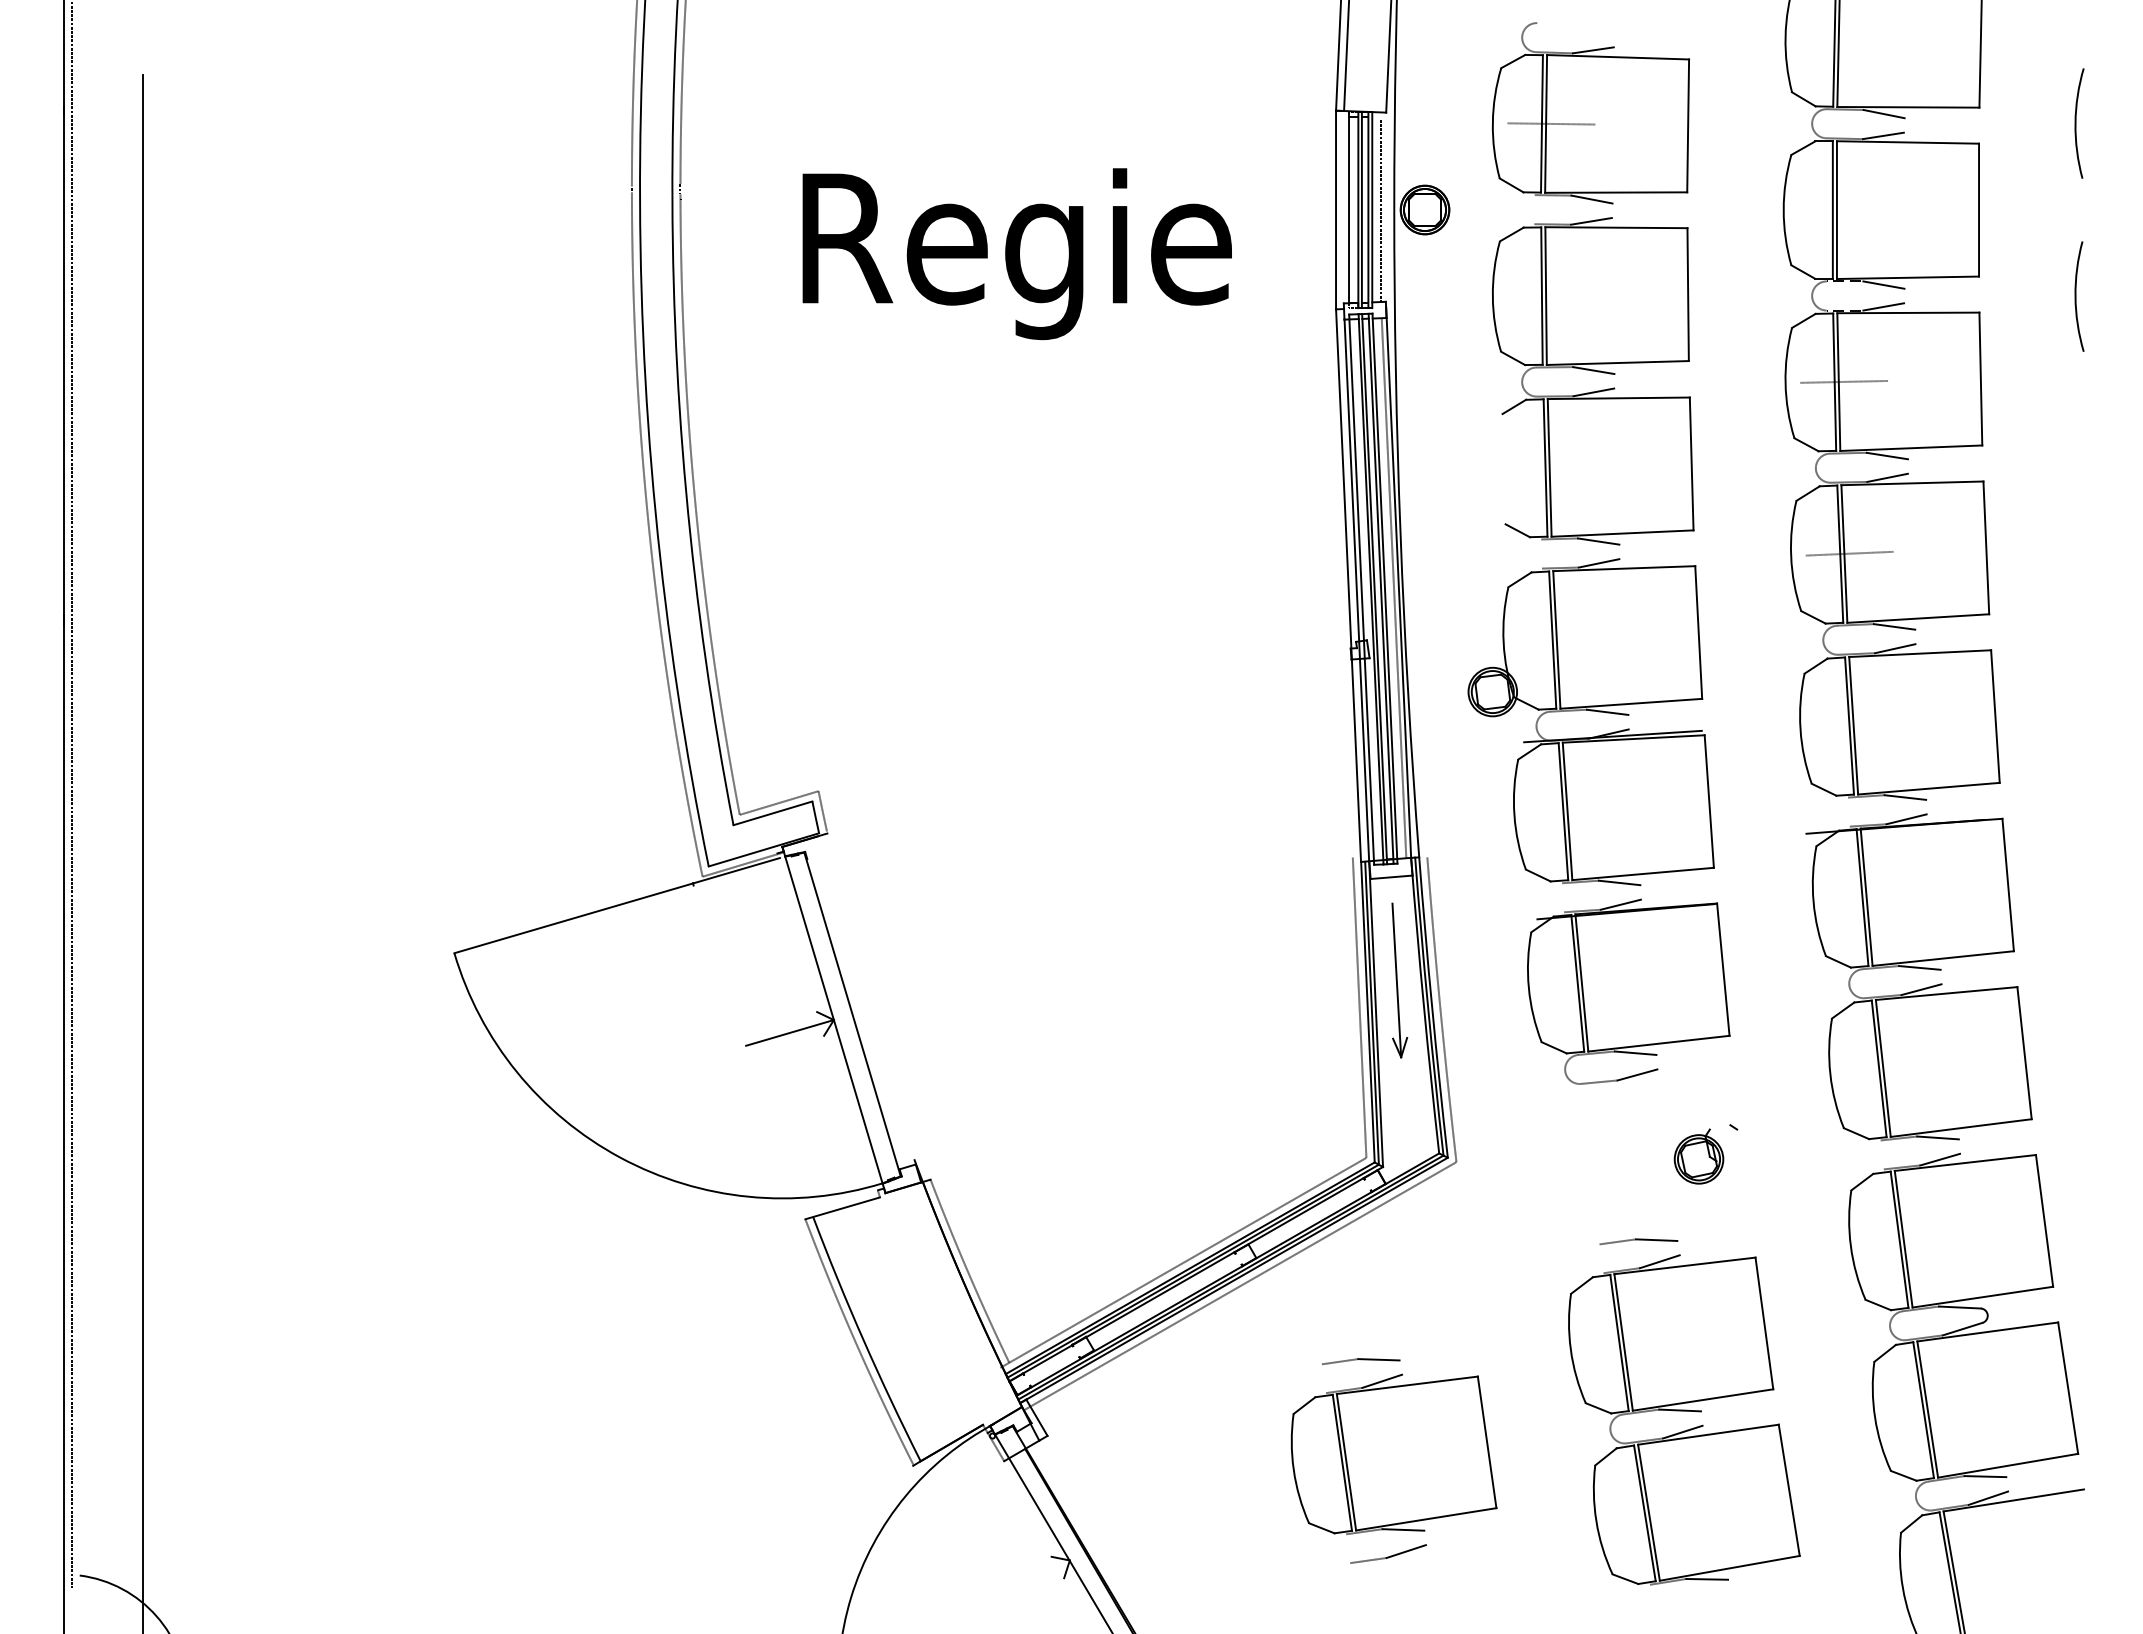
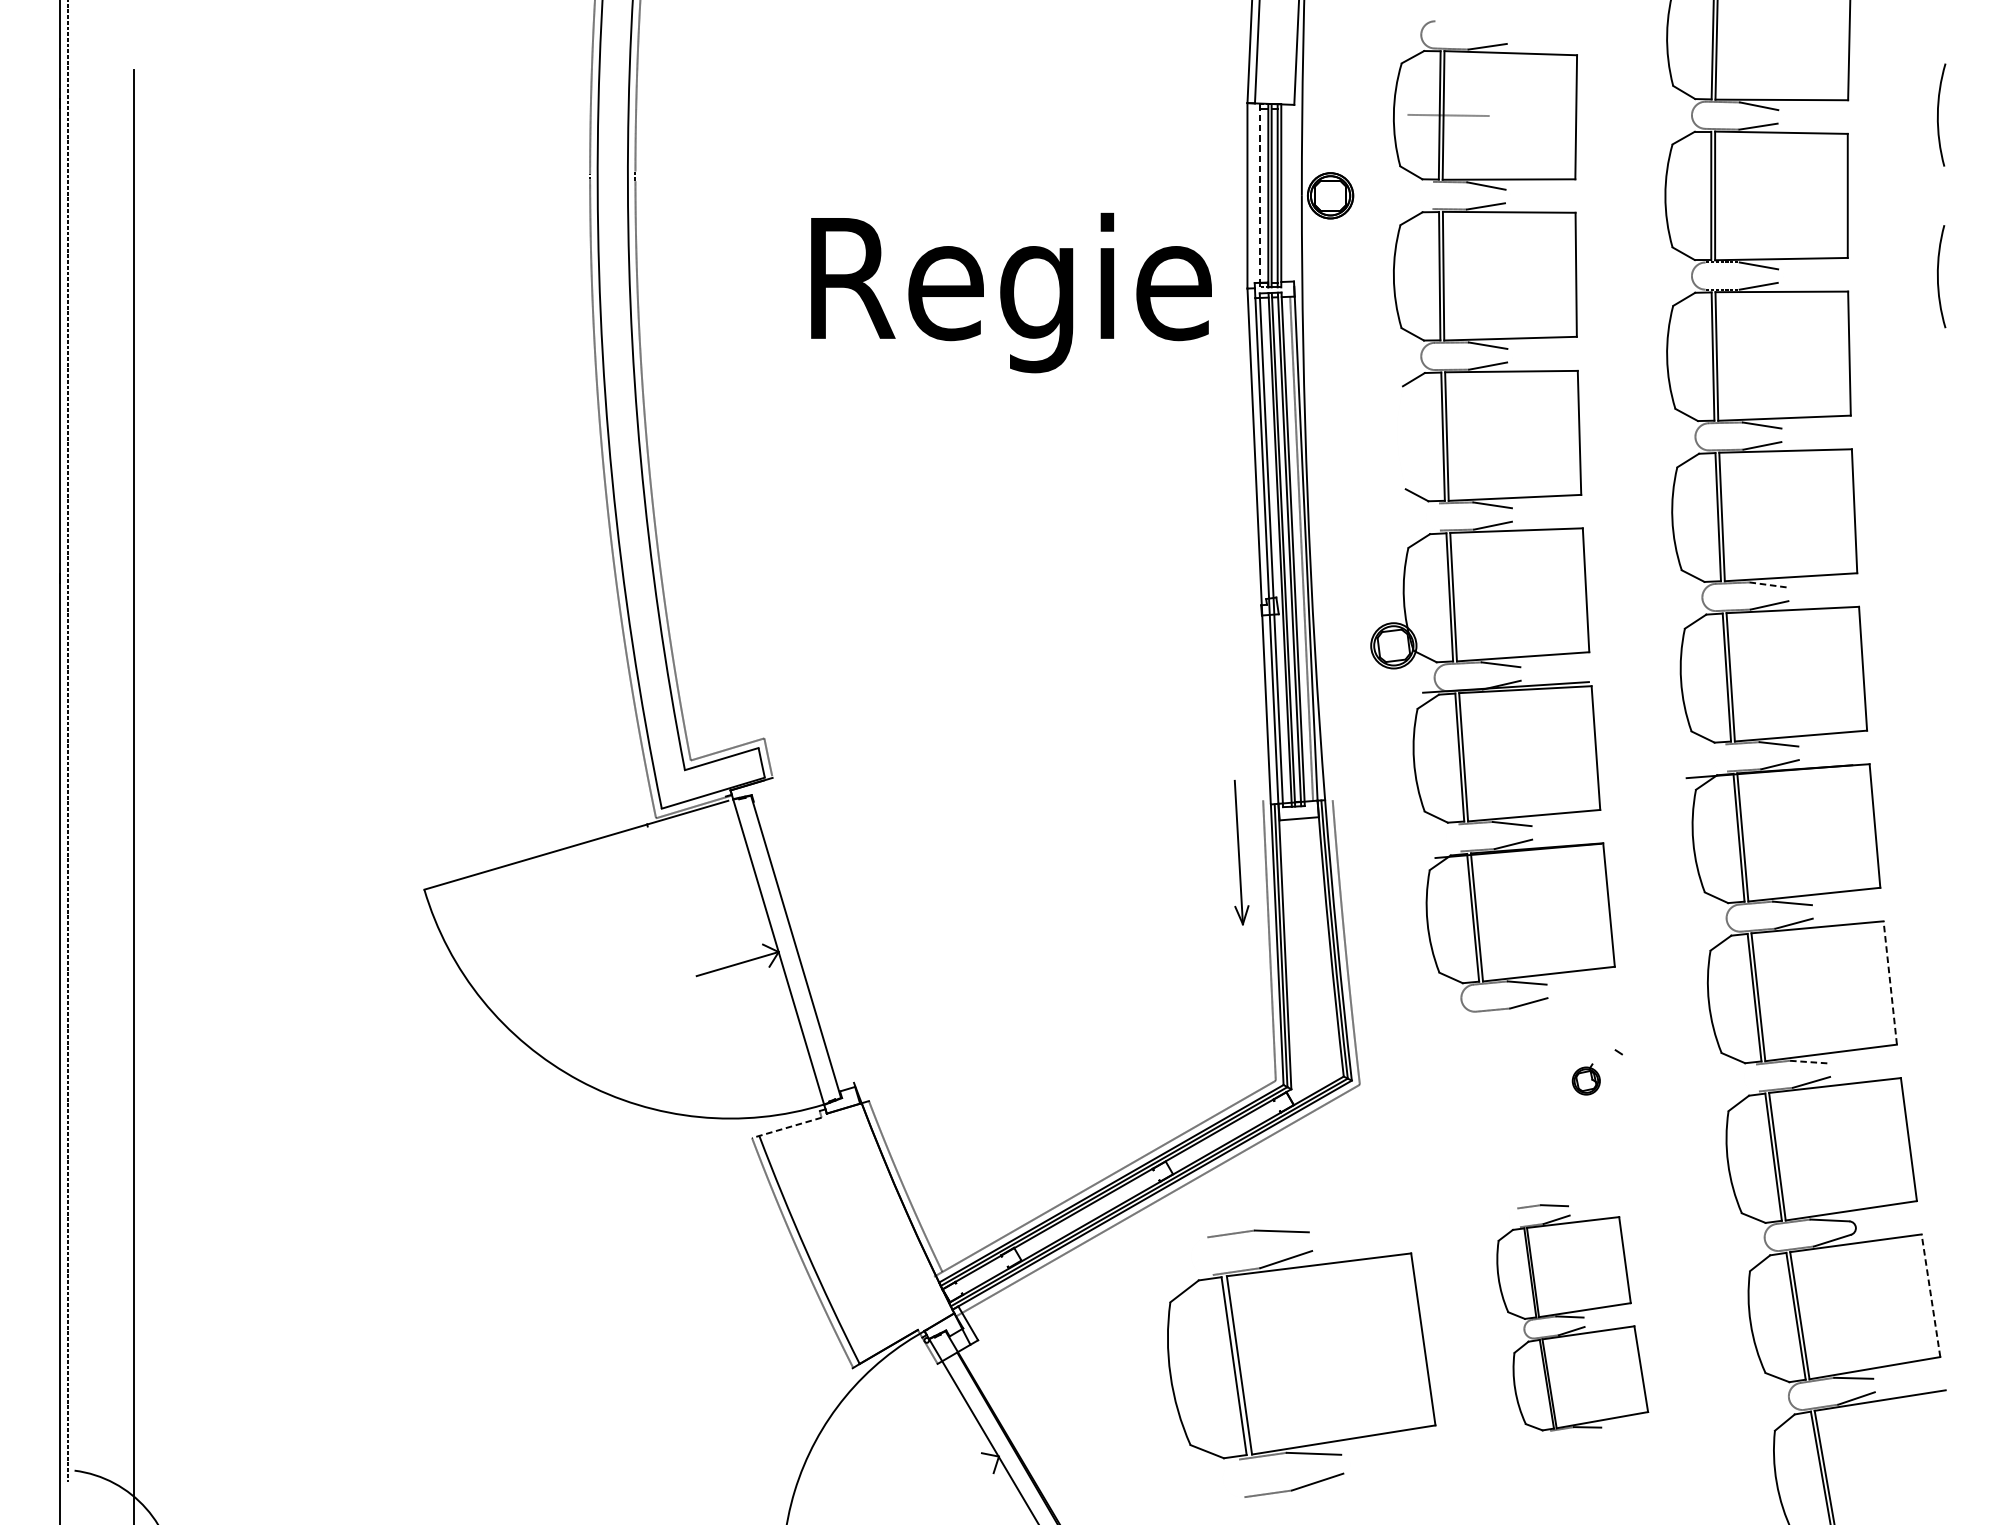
line: (1349, 207) -> (1260, 193), solid -> dashed
line: (1381, 210) -> (1289, 196), removed
text: (1016, 254) -> (1010, 293), moved
line: (1844, 381) -> (1722, 355), removed
line: (1849, 553) -> (1726, 516), removed
line: (1894, 626) -> (1768, 584), solid -> dashed
part: (1399, 980) -> (1241, 852), moved
line: (2024, 1052) -> (1890, 982), solid -> dashed
line: (1938, 1137) -> (1809, 1061), solid -> dashed
part: (1698, 1156) -> (1585, 1079), size x0.6
line: (842, 1208) -> (786, 1128), solid -> dashed
line: (2068, 1387) -> (1931, 1295), solid -> dashed
part: (1684, 1411) -> (1572, 1317), size x0.7
part: (1393, 1460) -> (1301, 1363), size x1.4

